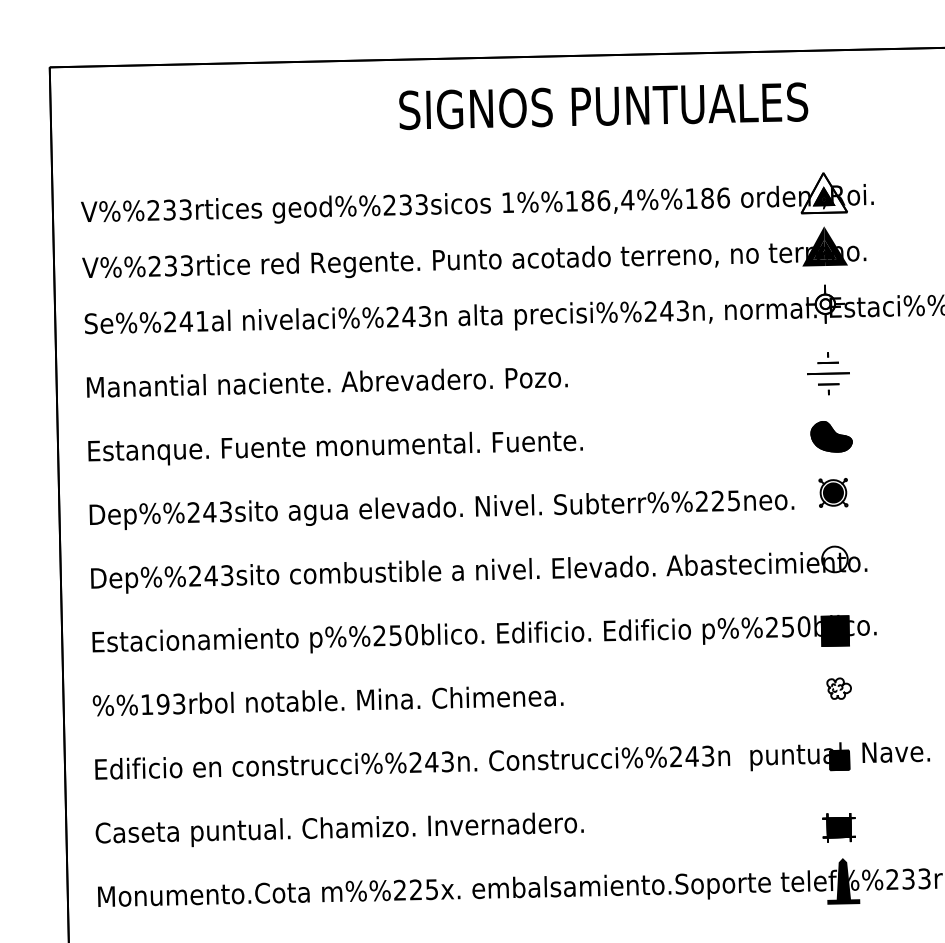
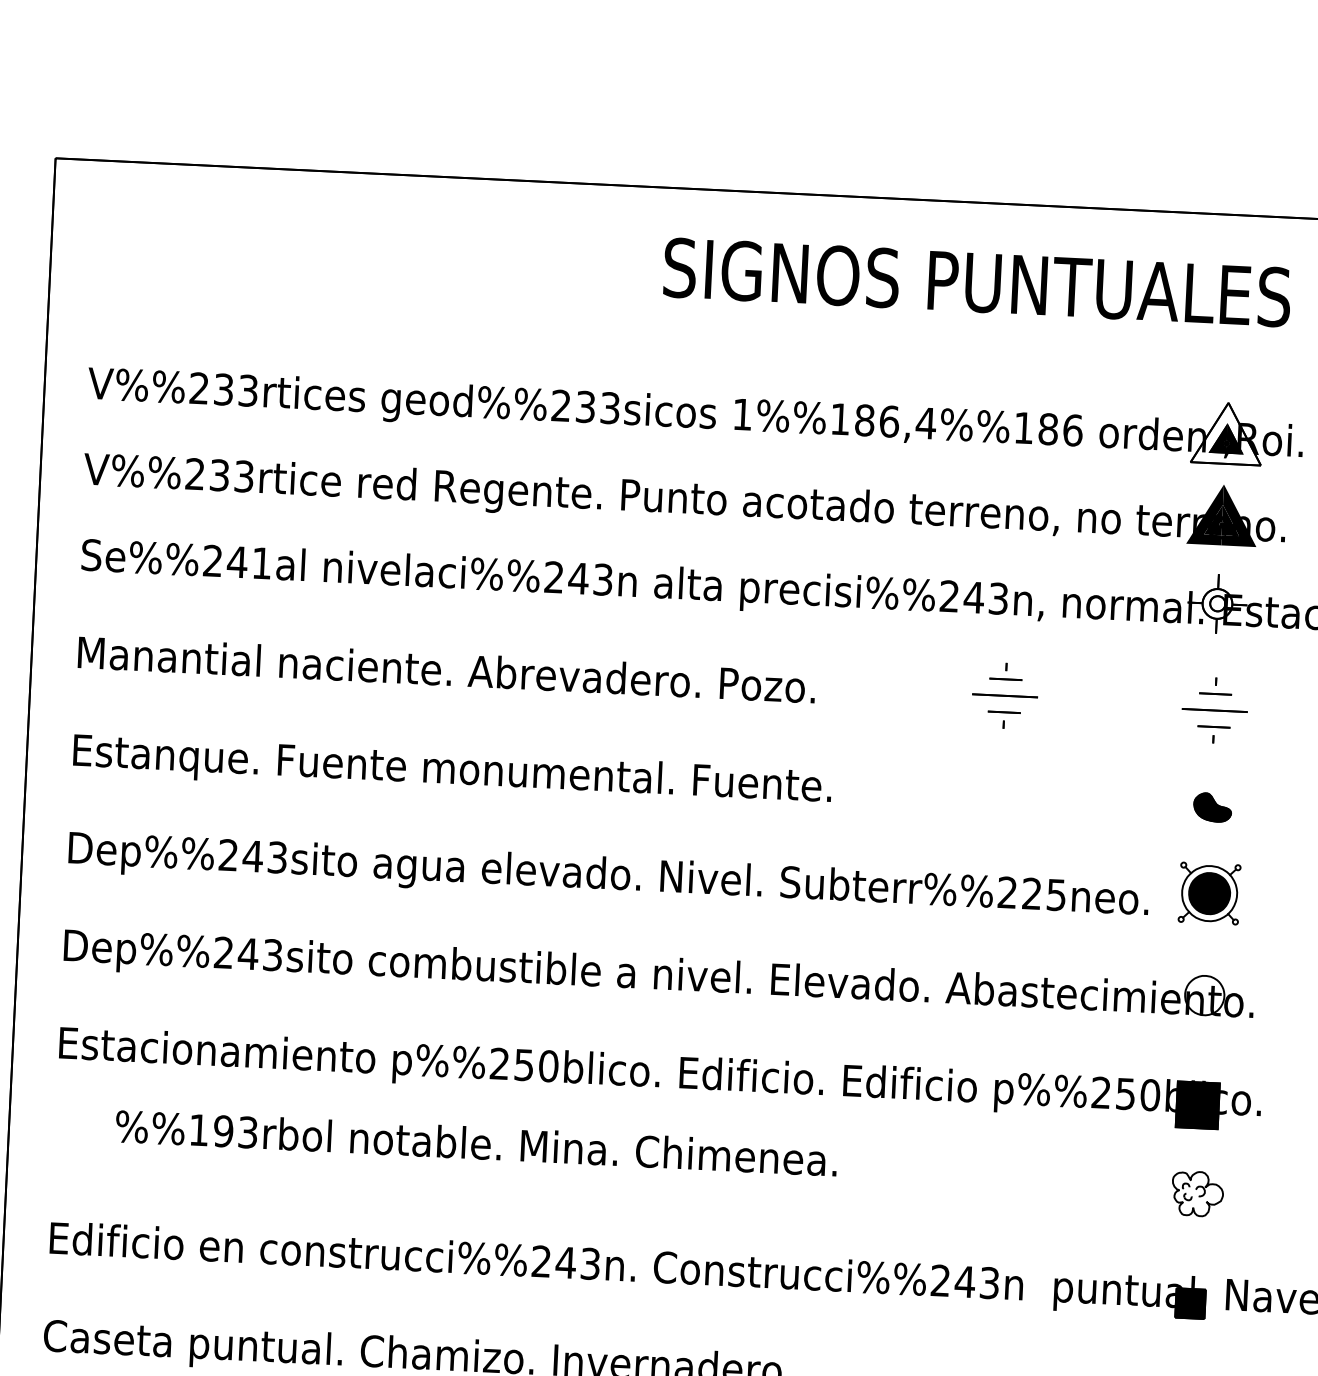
text: (603, 106) -> (977, 282), moved
part: (691, 373) -> (1005, 695), added
part: (831, 436) -> (1212, 806), size x0.6
part: (833, 492) -> (1209, 892), size x1.4
part: (838, 688) -> (1196, 1193), size x1.4
text: (327, 701) -> (475, 1144), moved

